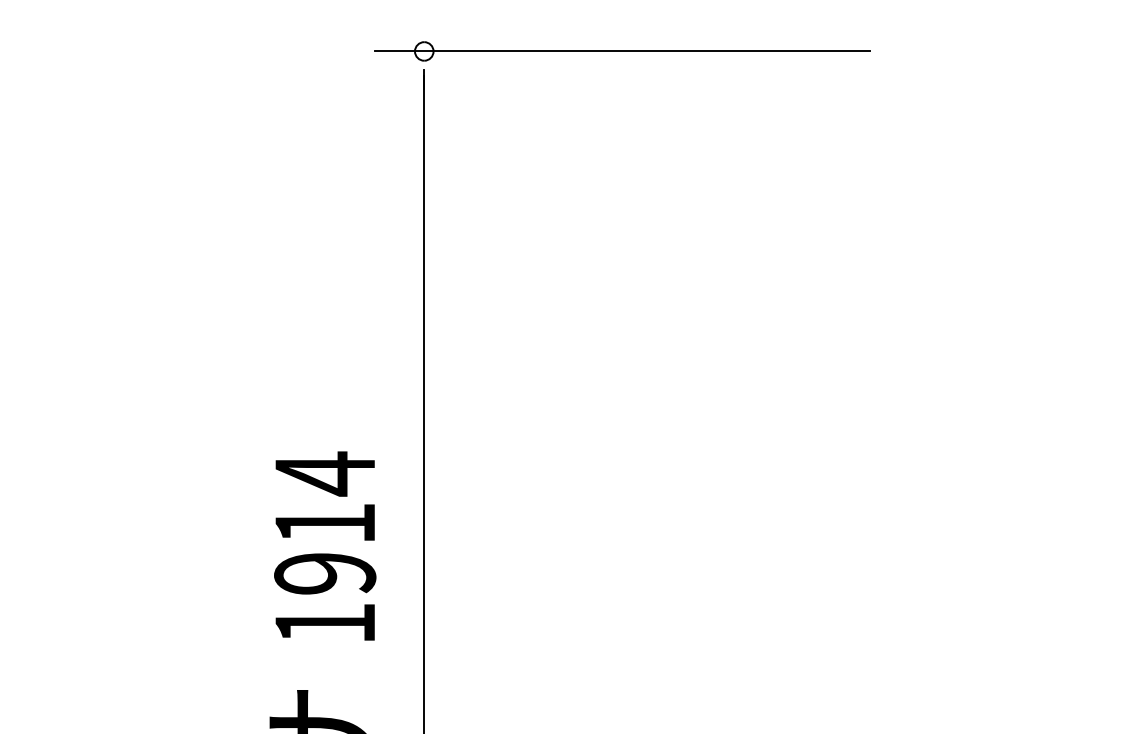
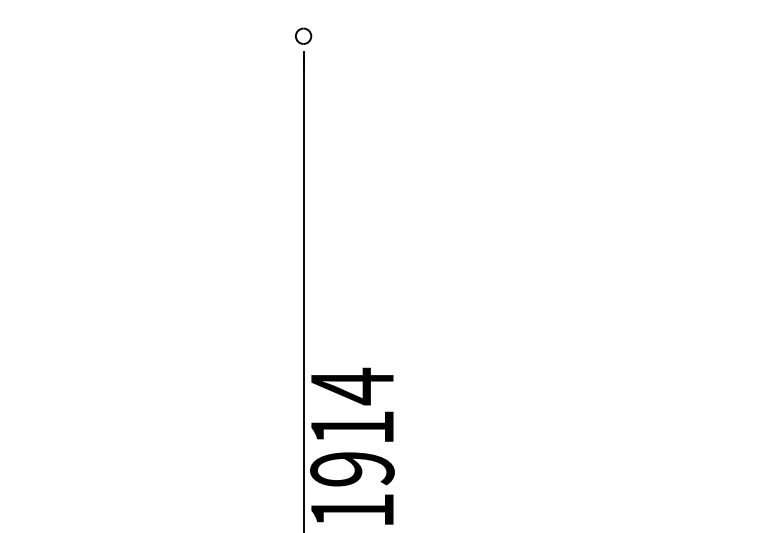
line: (621, 51) -> (467, 36), removed
text: (325, 545) -> (352, 445), moved

